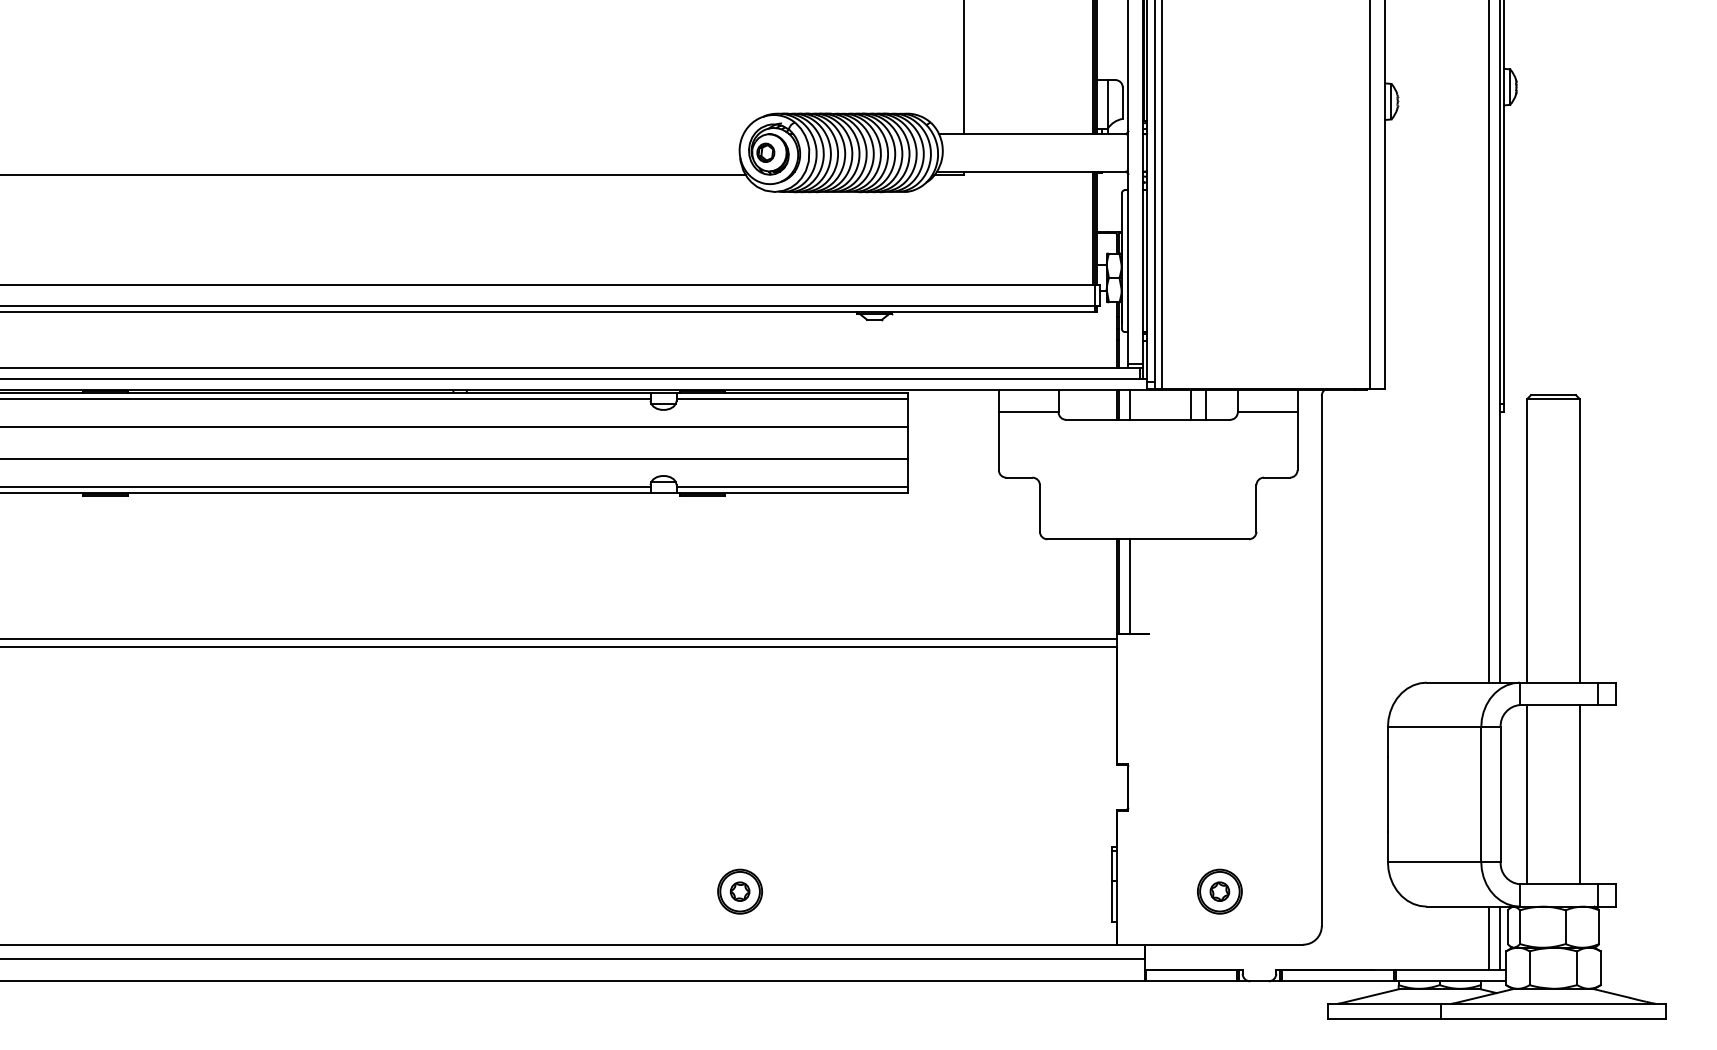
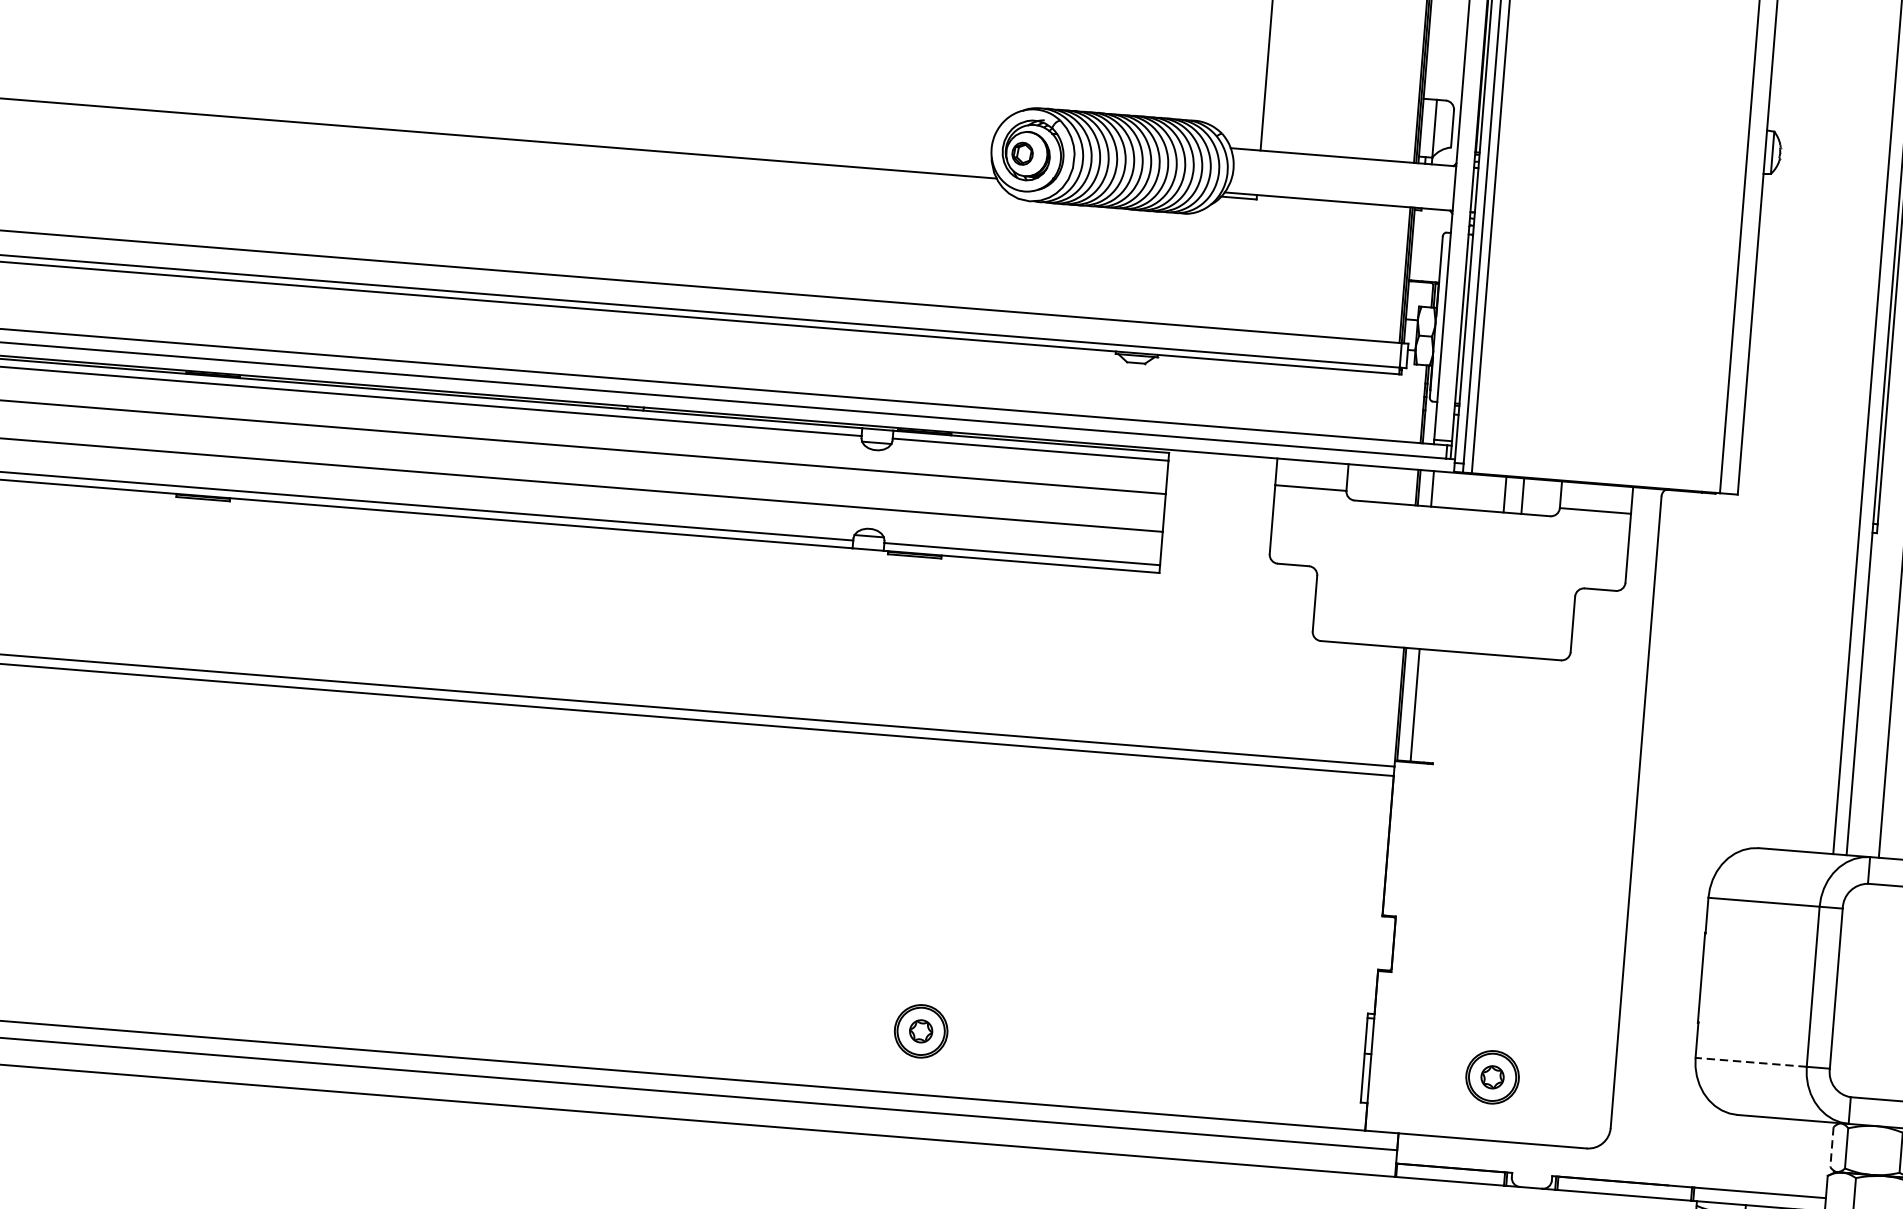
line: (1527, 794) -> (1868, 991), removed
line: (1434, 861) -> (1751, 1061), solid -> dashed
line: (1507, 927) -> (1831, 1147), solid -> dashed
line: (1489, 938) -> (1809, 1158), removed
line: (1500, 938) -> (1822, 1159), removed

